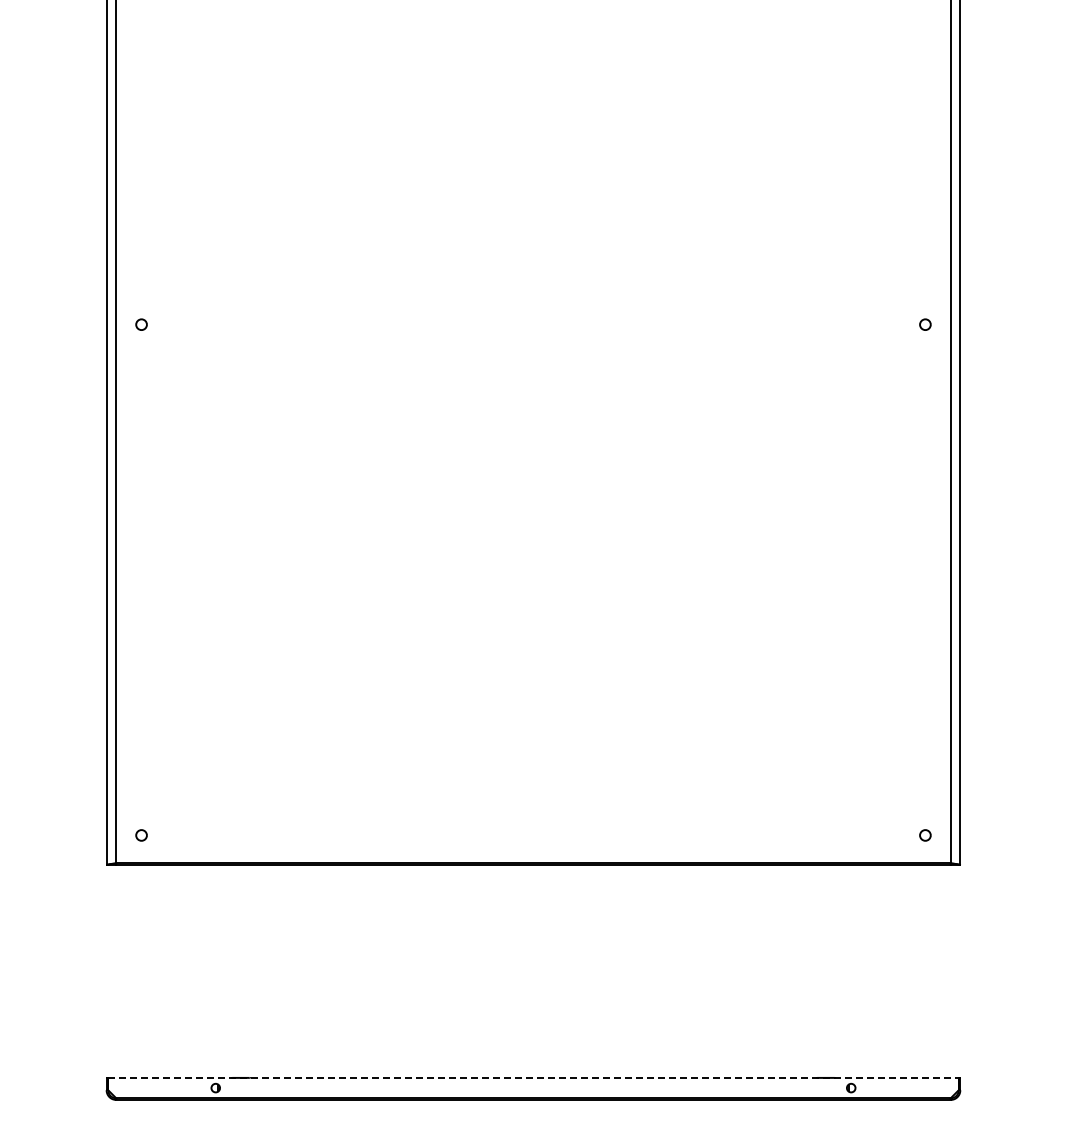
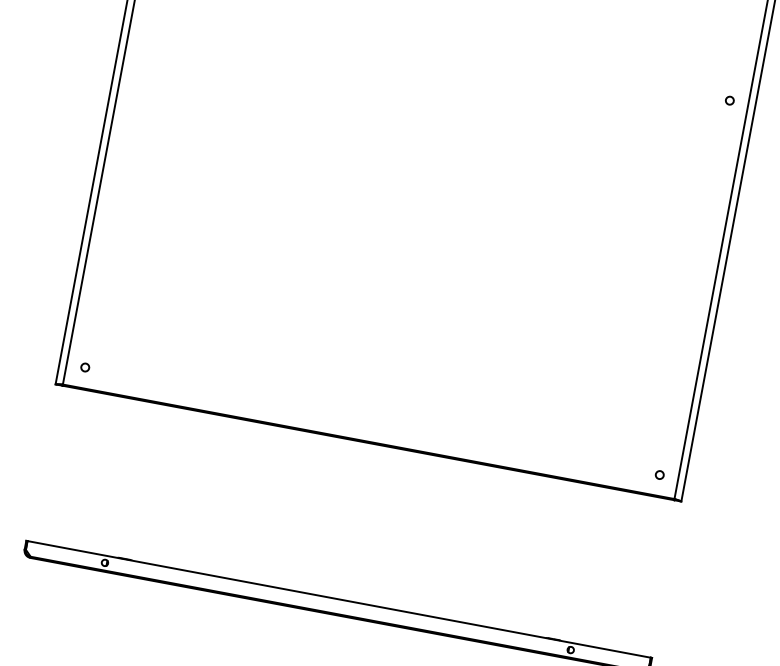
line: (533, 1078) -> (339, 599), dashed -> solid

